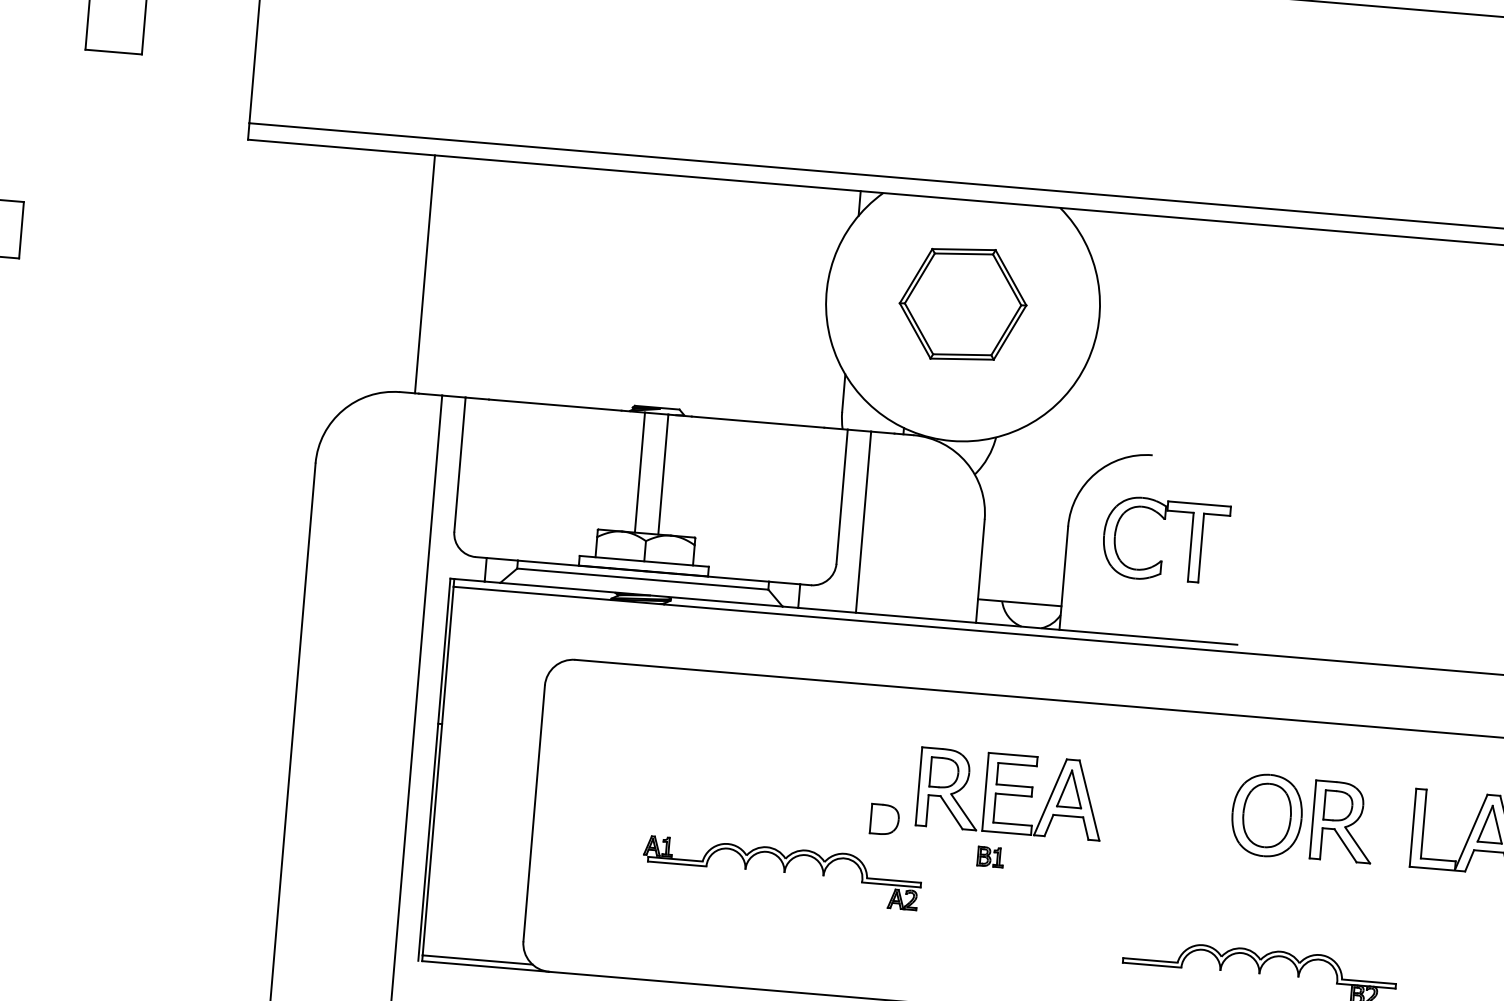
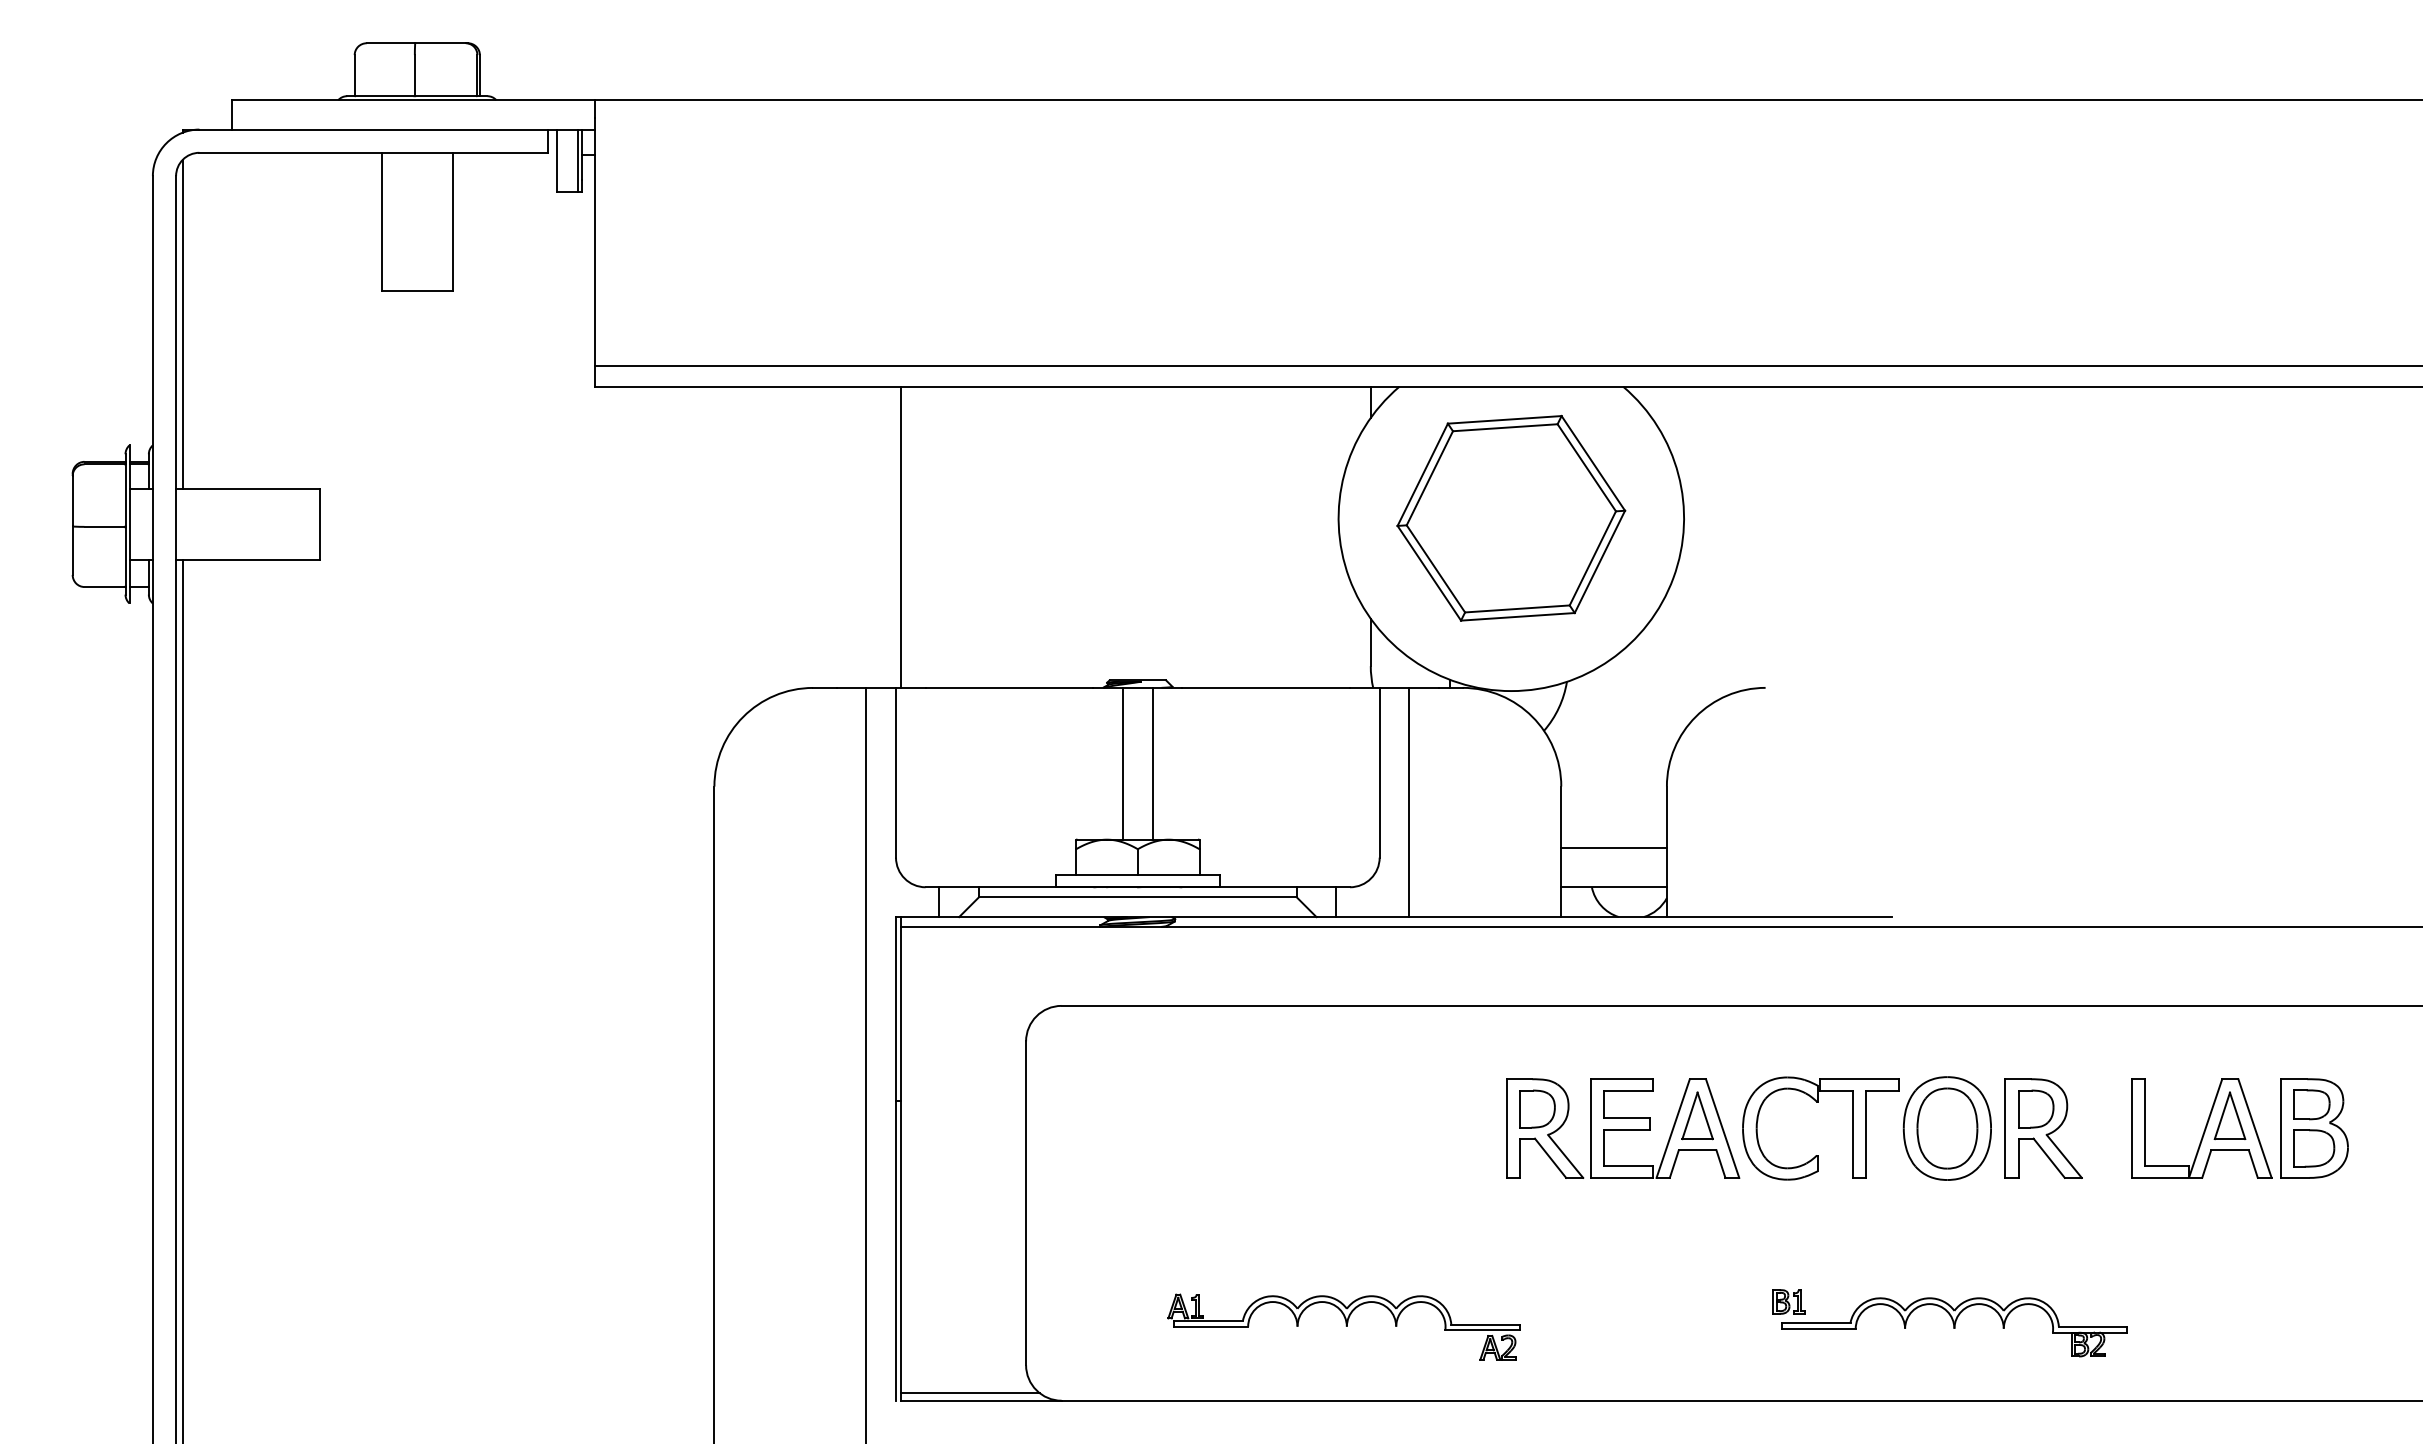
line: (424, 273) -> (900, 536), moved
part: (963, 303) -> (1511, 517), size x1.43
part: (1165, 519) -> (1818, 1102), moved
line: (1021, 571) -> (1613, 847), added
part: (884, 819) -> (1467, 1173), removed
part: (990, 856) -> (1788, 1301), moved
part: (781, 872) -> (1343, 1326), moved

